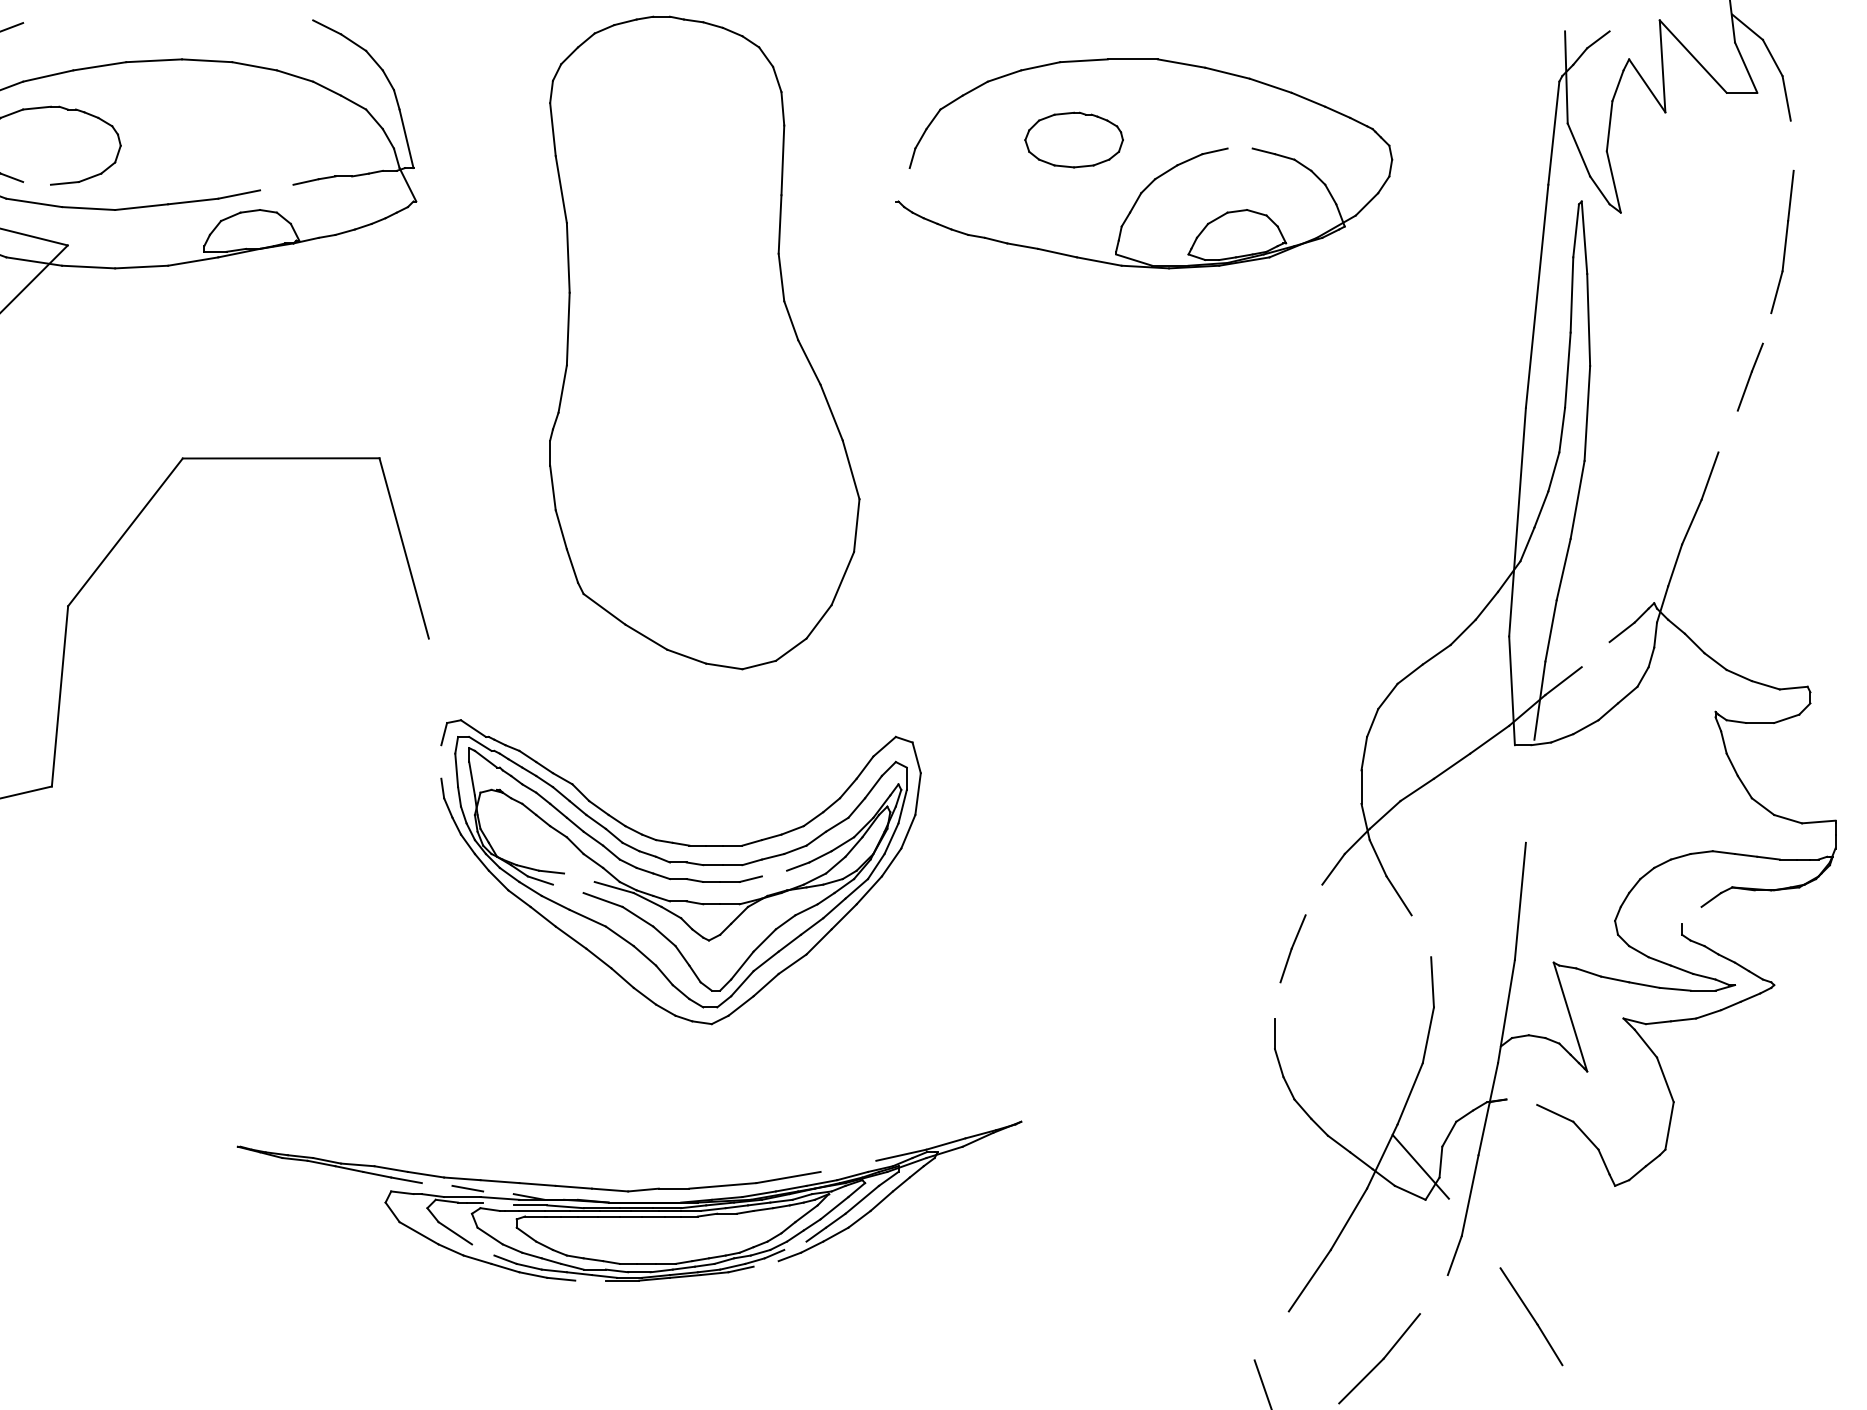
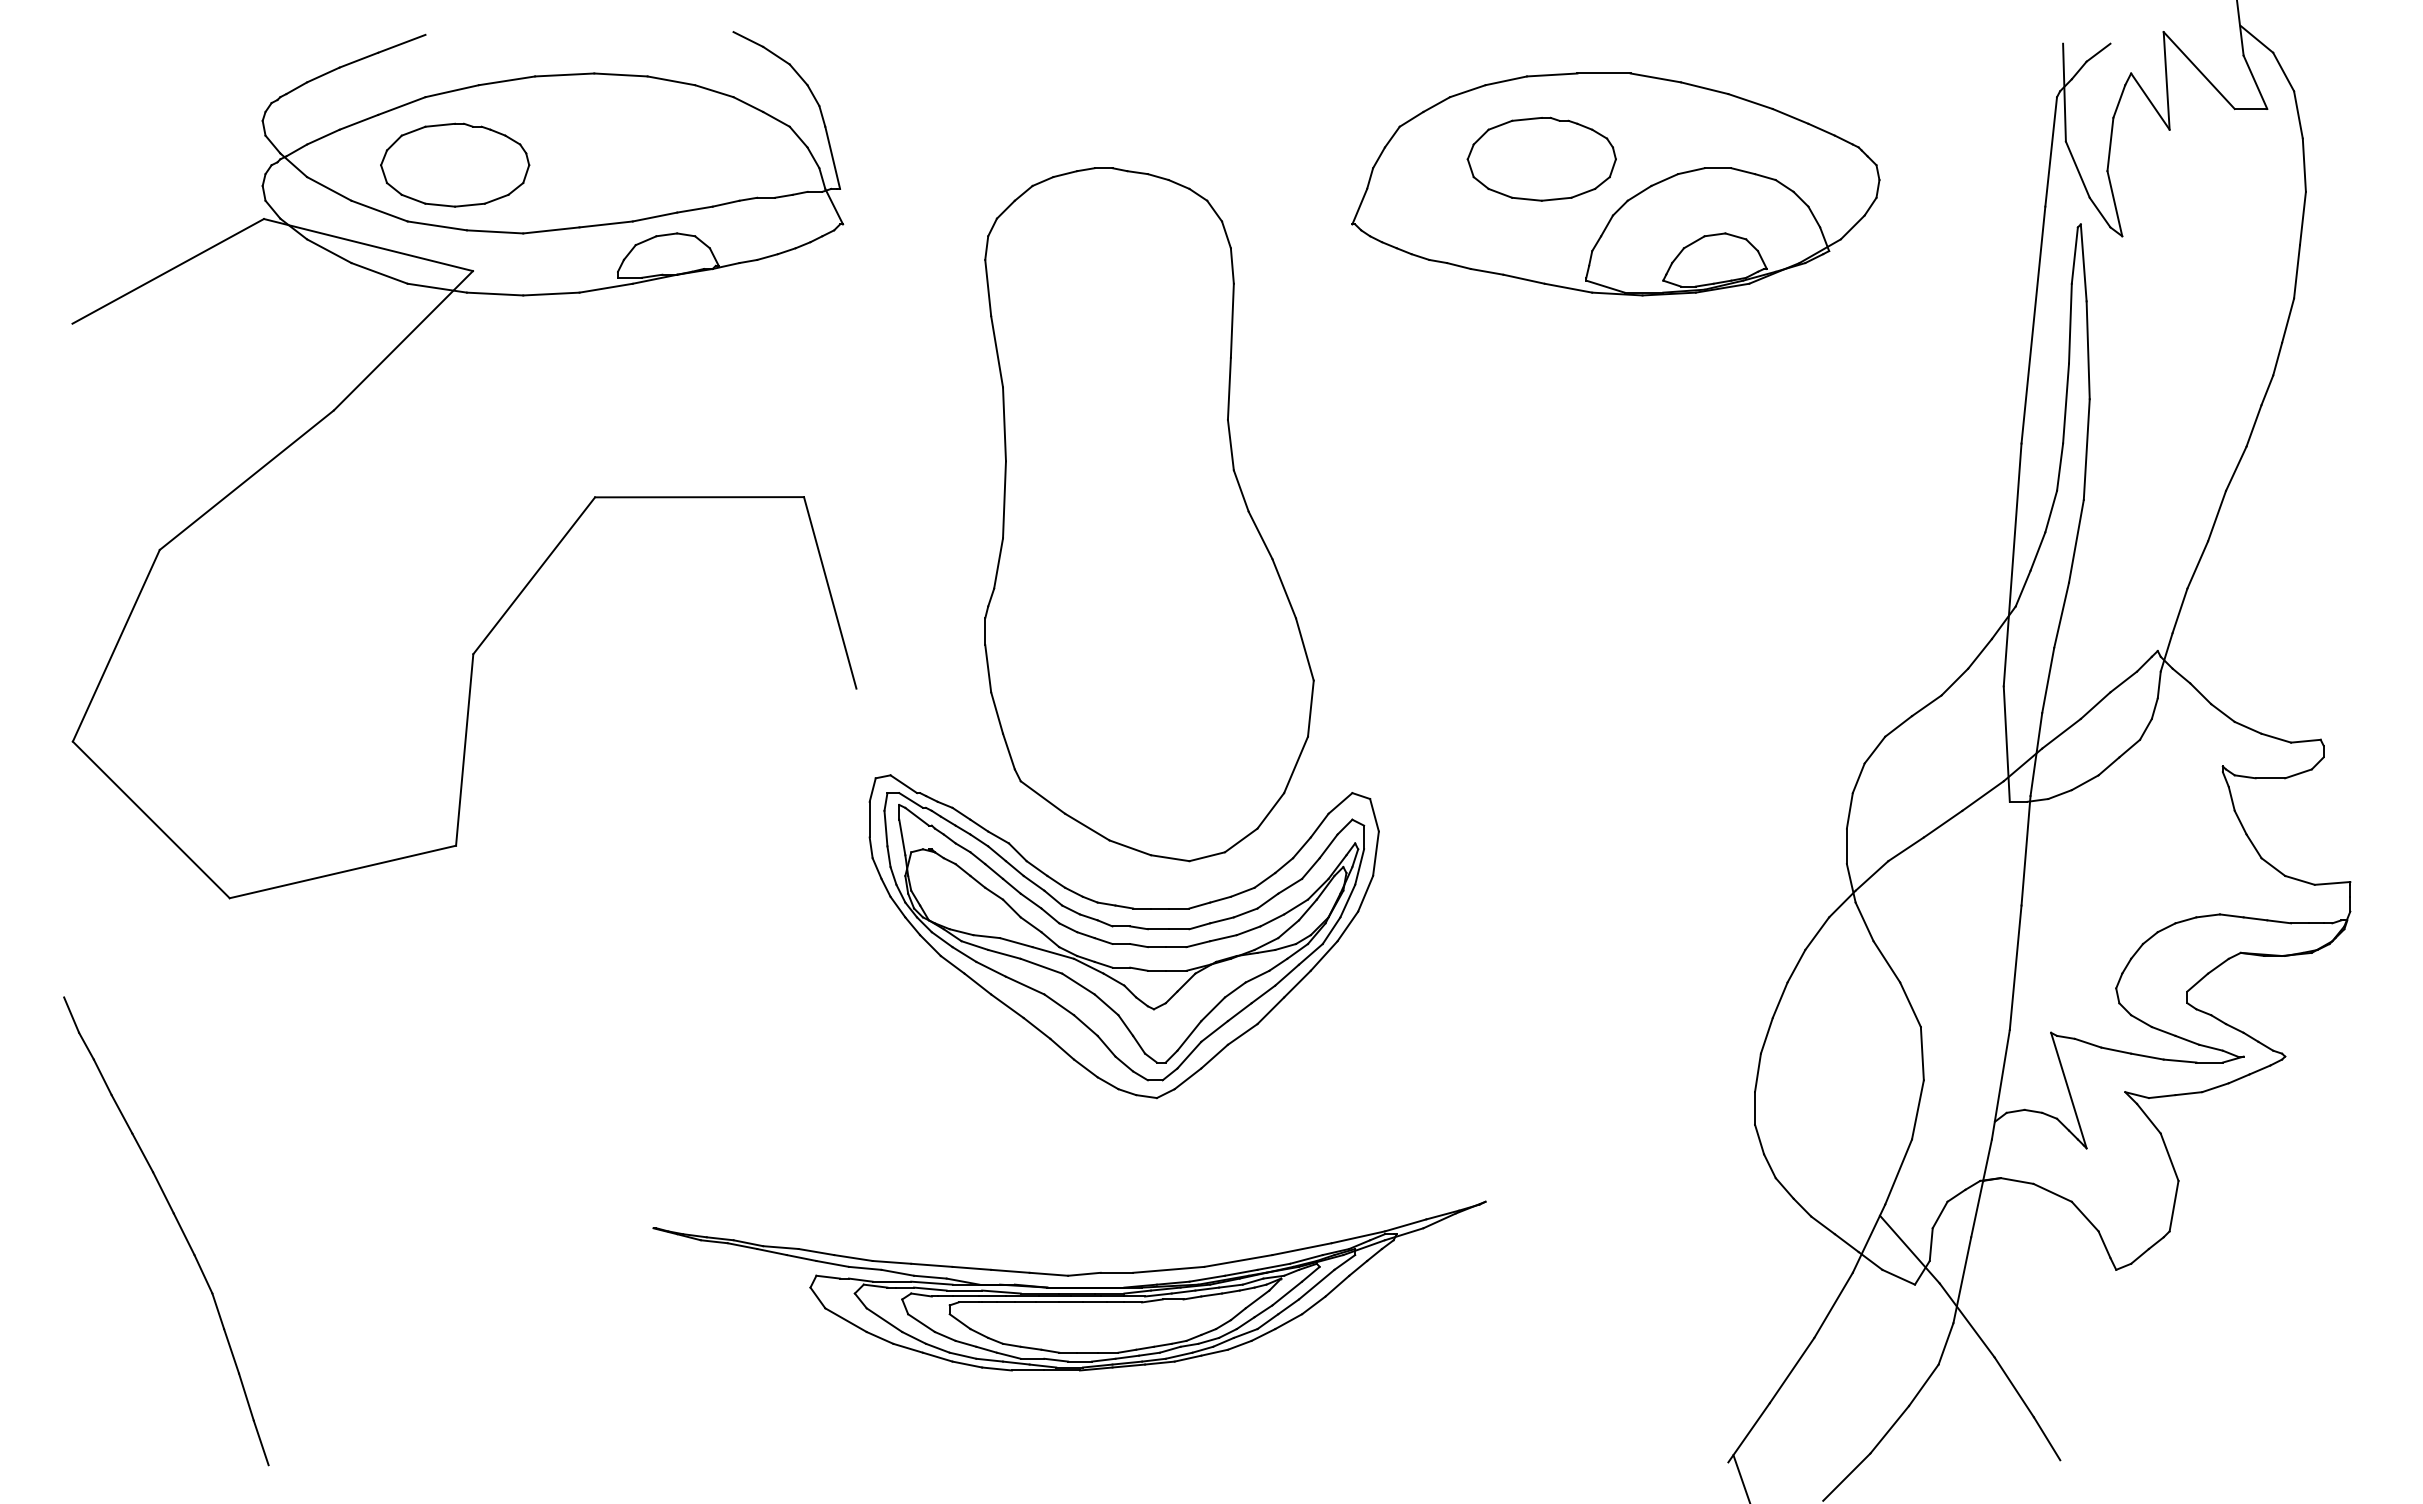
part: (1073, 139) -> (1541, 158), size x1.43
line: (1791, 145) -> (2303, 164), added
line: (1239, 148) -> (1717, 168), added
line: (37, 182) -> (440, 204), added
line: (902, 184) -> (1359, 206), added
line: (276, 187) -> (694, 209), added
line: (1766, 327) -> (2277, 358), added
part: (704, 342) -> (1149, 514), moved
line: (1728, 431) -> (2236, 468), added
line: (1595, 654) -> (2095, 705), added
line: (441, 761) -> (869, 819), added
line: (1529, 791) -> (2025, 850), added
line: (774, 873) -> (1223, 938), added
line: (579, 877) -> (1016, 942), added
line: (568, 887) -> (1004, 953), added
line: (1314, 899) -> (1796, 965), added
line: (1691, 915) -> (2197, 982), added
line: (1421, 936) -> (1910, 1004), added
line: (1277, 1000) -> (1757, 1072), added
line: (1521, 1101) -> (2016, 1180), added
line: (847, 1166) -> (1301, 1249), added
line: (436, 1183) -> (864, 1267), added
line: (498, 1192) -> (930, 1276), added
line: (498, 1203) -> (930, 1288), added
line: (1474, 1233) -> (1966, 1320), added
line: (795, 1245) -> (1245, 1333), added
line: (483, 1249) -> (914, 1337), added
line: (766, 1263) -> (1214, 1352), added
line: (589, 1280) -> (1027, 1370), added
line: (1433, 1293) -> (1923, 1384), added
line: (1268, 1339) -> (1748, 1432), added

